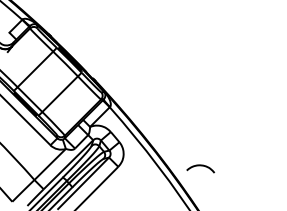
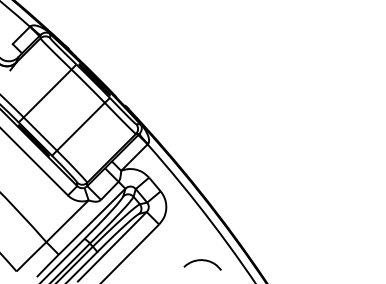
curve: (200, 166) -> (202, 261), moved

